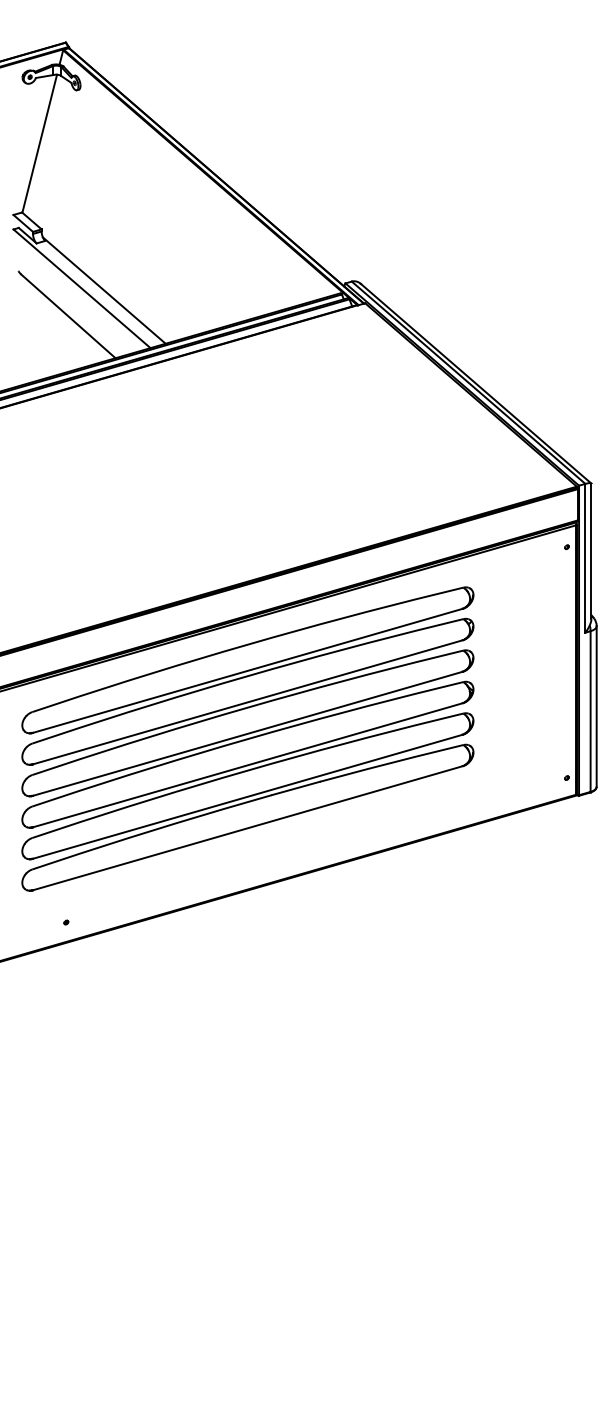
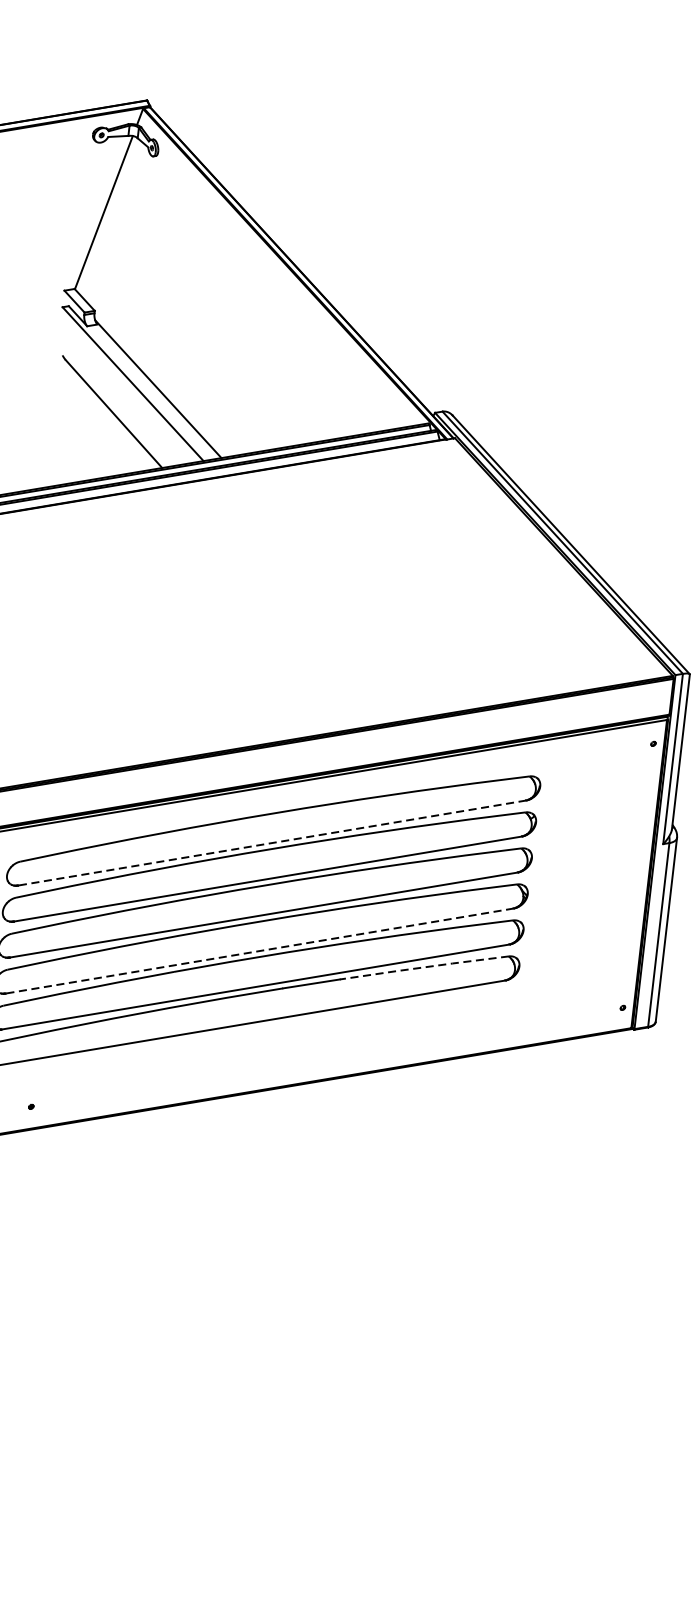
line: (247, 670) -> (271, 842), solid -> dashed
line: (391, 762) -> (424, 966), solid -> dashed
line: (247, 765) -> (259, 951), solid -> dashed

